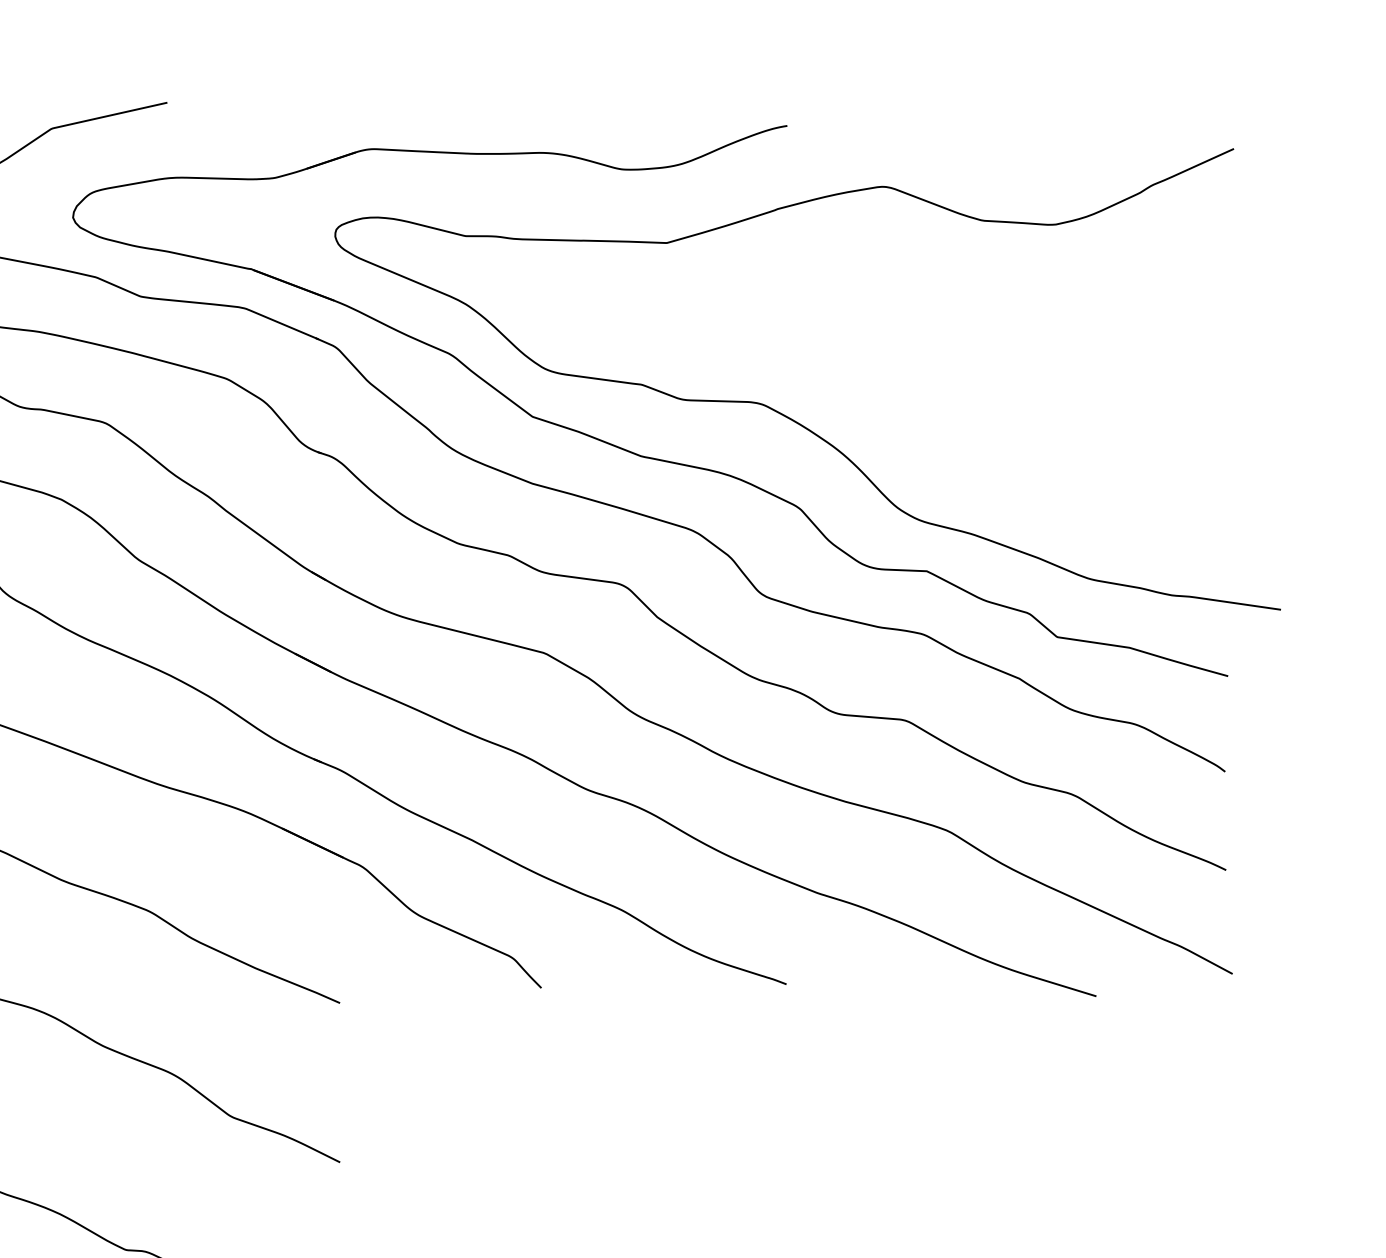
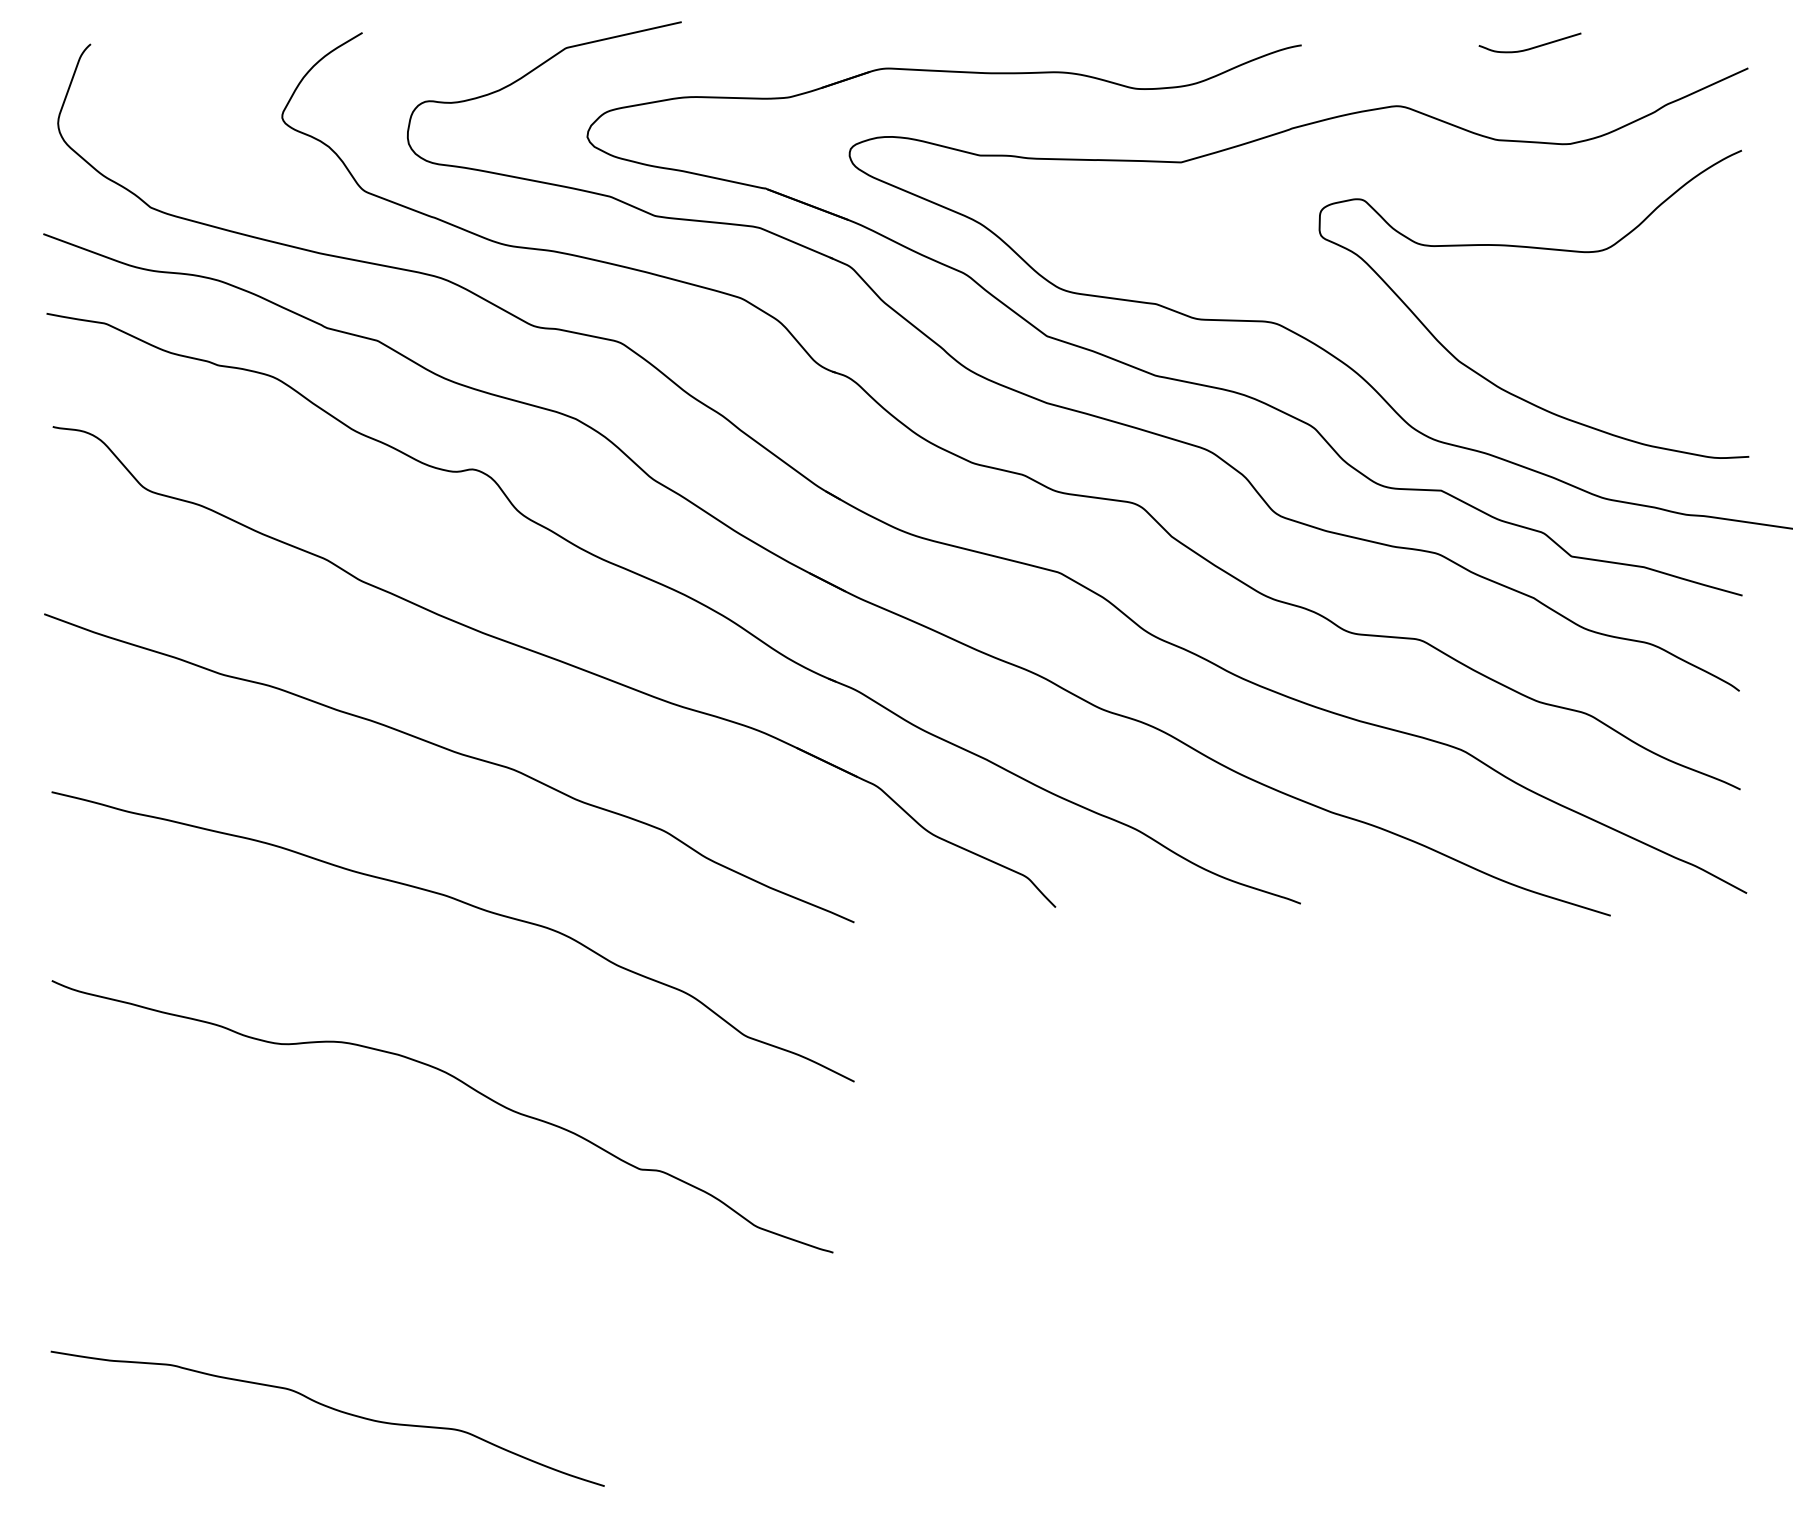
curve: (1016, 128) -> (1530, 47), added
curve: (1025, 330) -> (1539, 249), added

